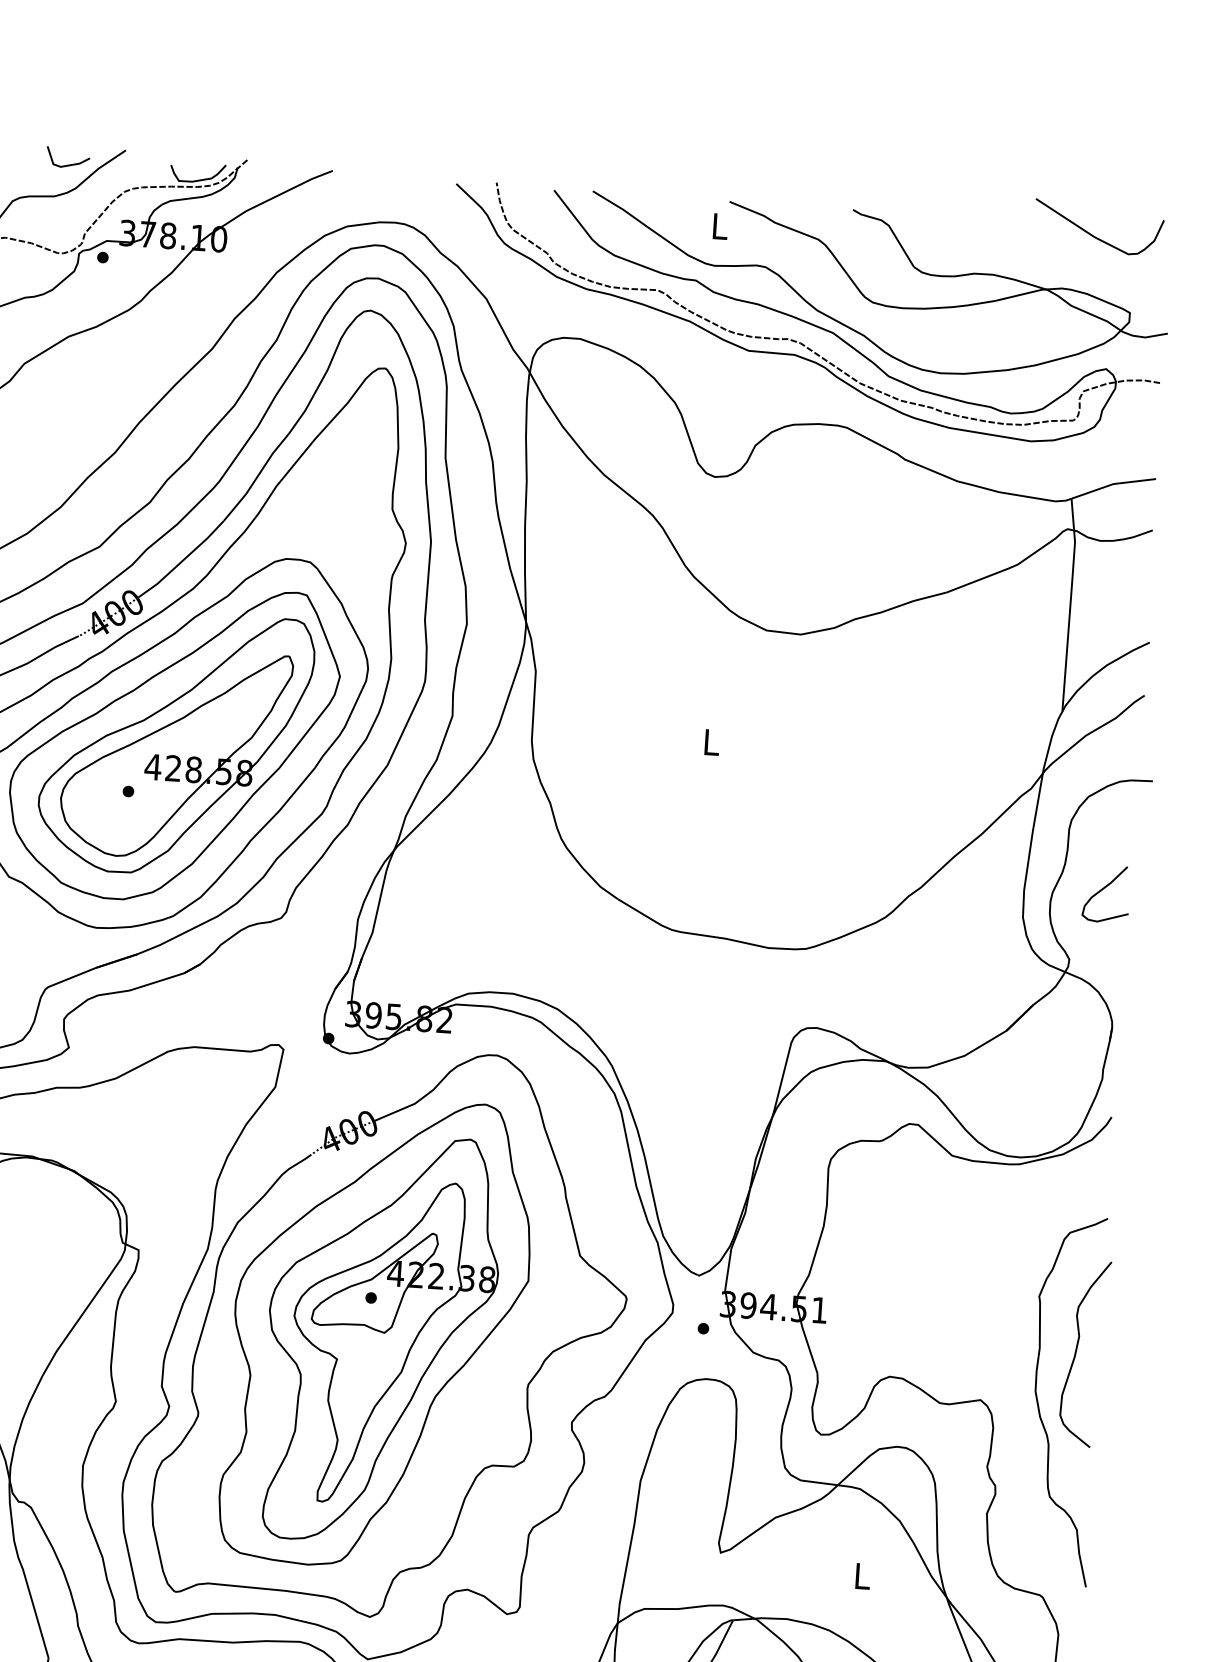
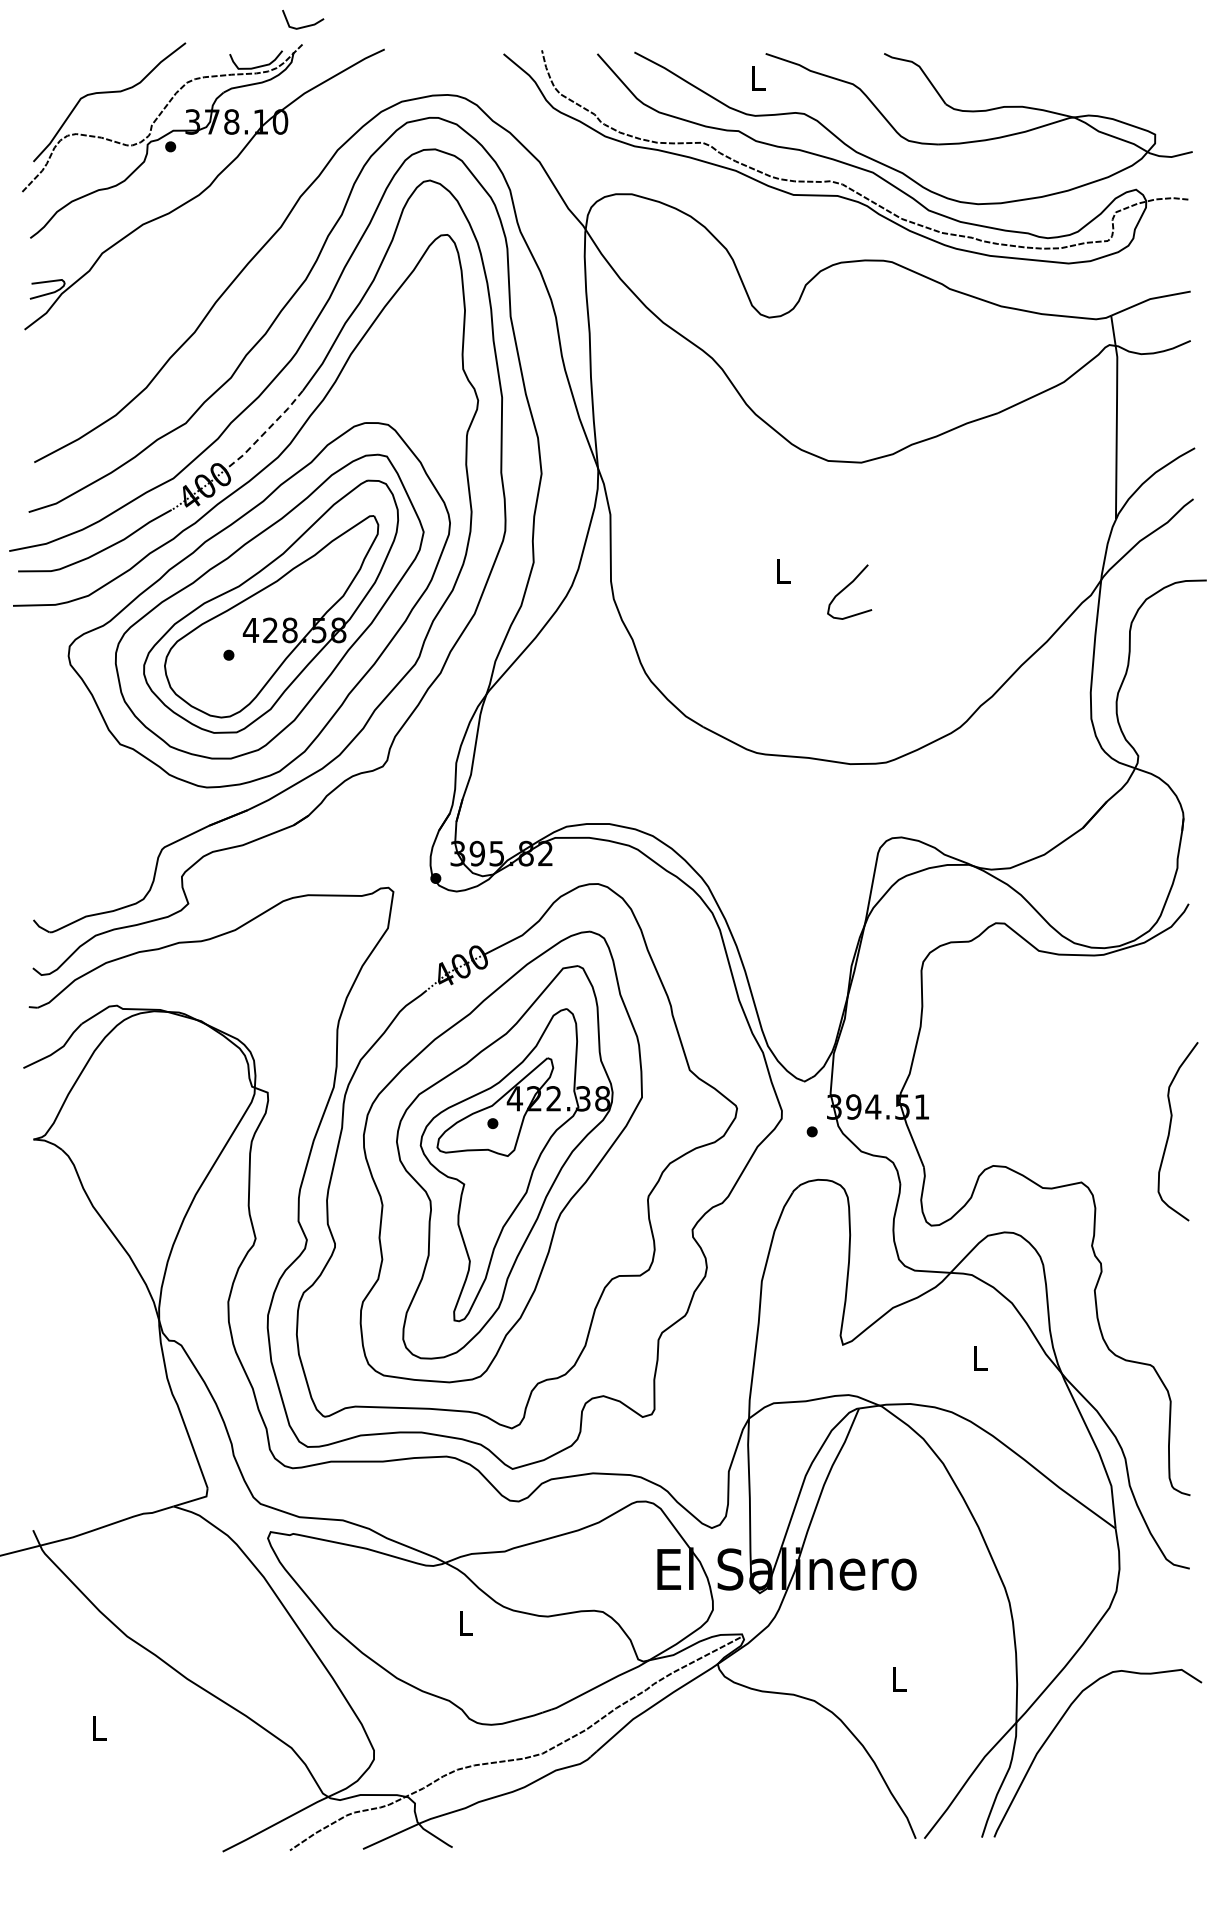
line: (70, 163) -> (305, 25), moved
curve: (1095, 236) -> (1117, 63), removed
line: (182, 560) -> (265, 431), solid -> dashed
curve: (1103, 890) -> (846, 588), moved
curve: (1038, 1403) -> (1137, 1182), removed

